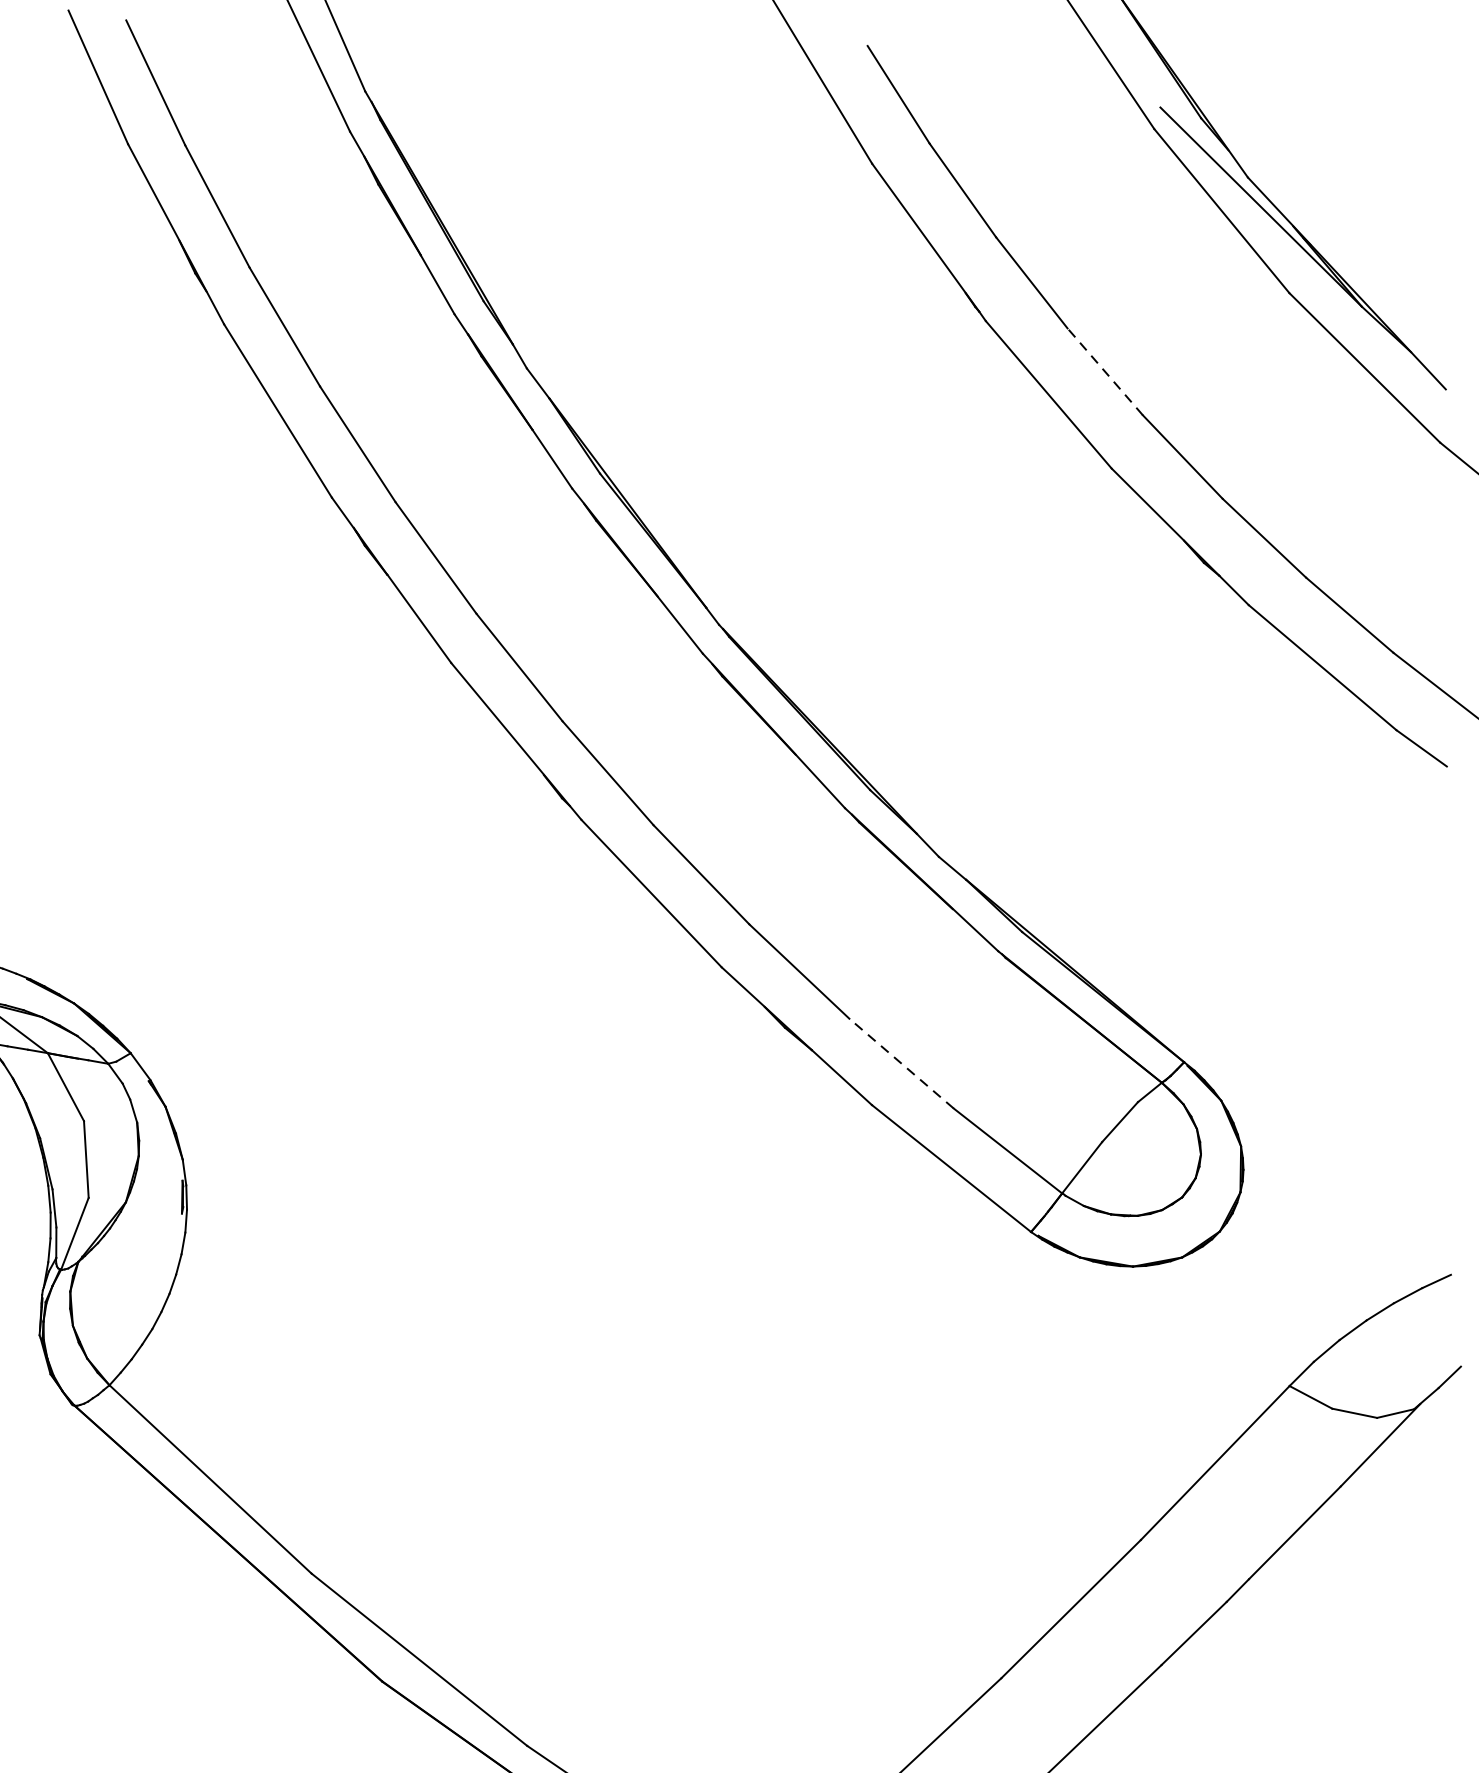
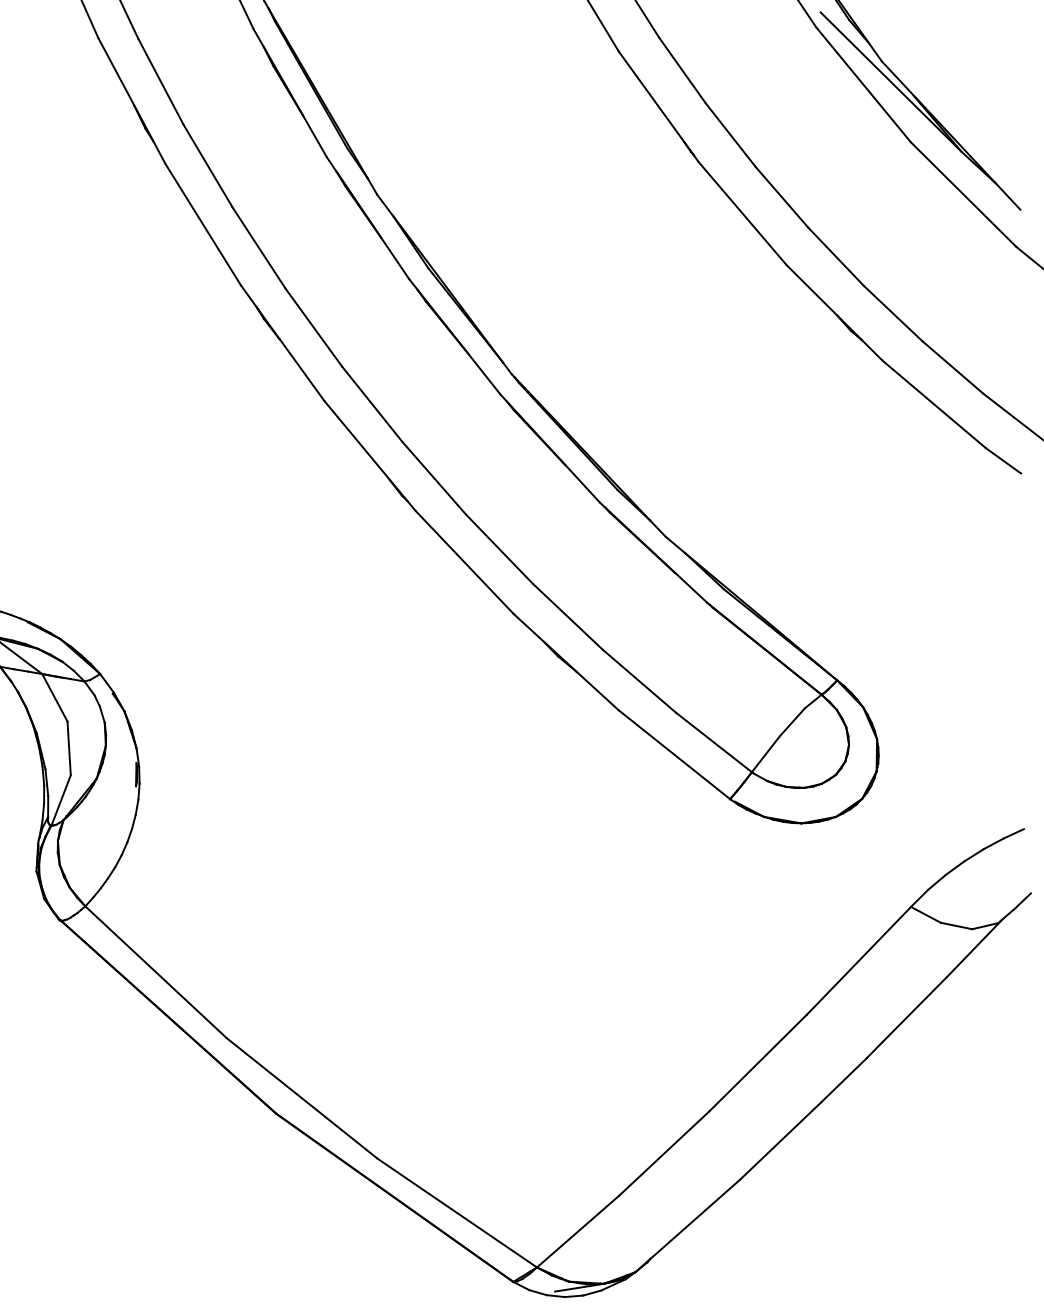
line: (1104, 370) -> (781, 196), dashed -> solid
line: (901, 1063) -> (639, 681), dashed -> solid

